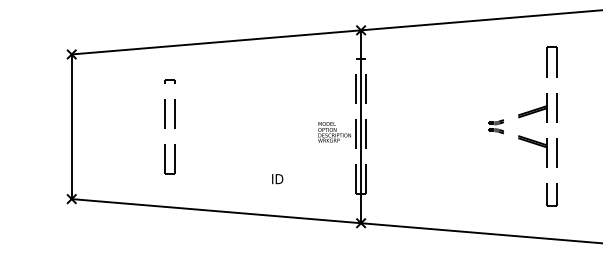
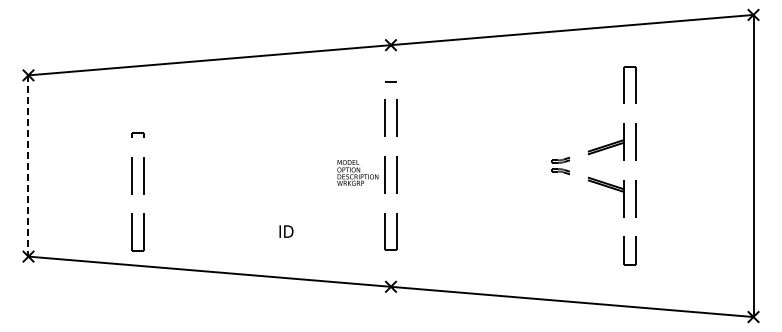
line: (71, 126) -> (28, 165), solid -> dashed
part: (169, 126) -> (137, 191), moved
line: (361, 126) -> (391, 165), removed

